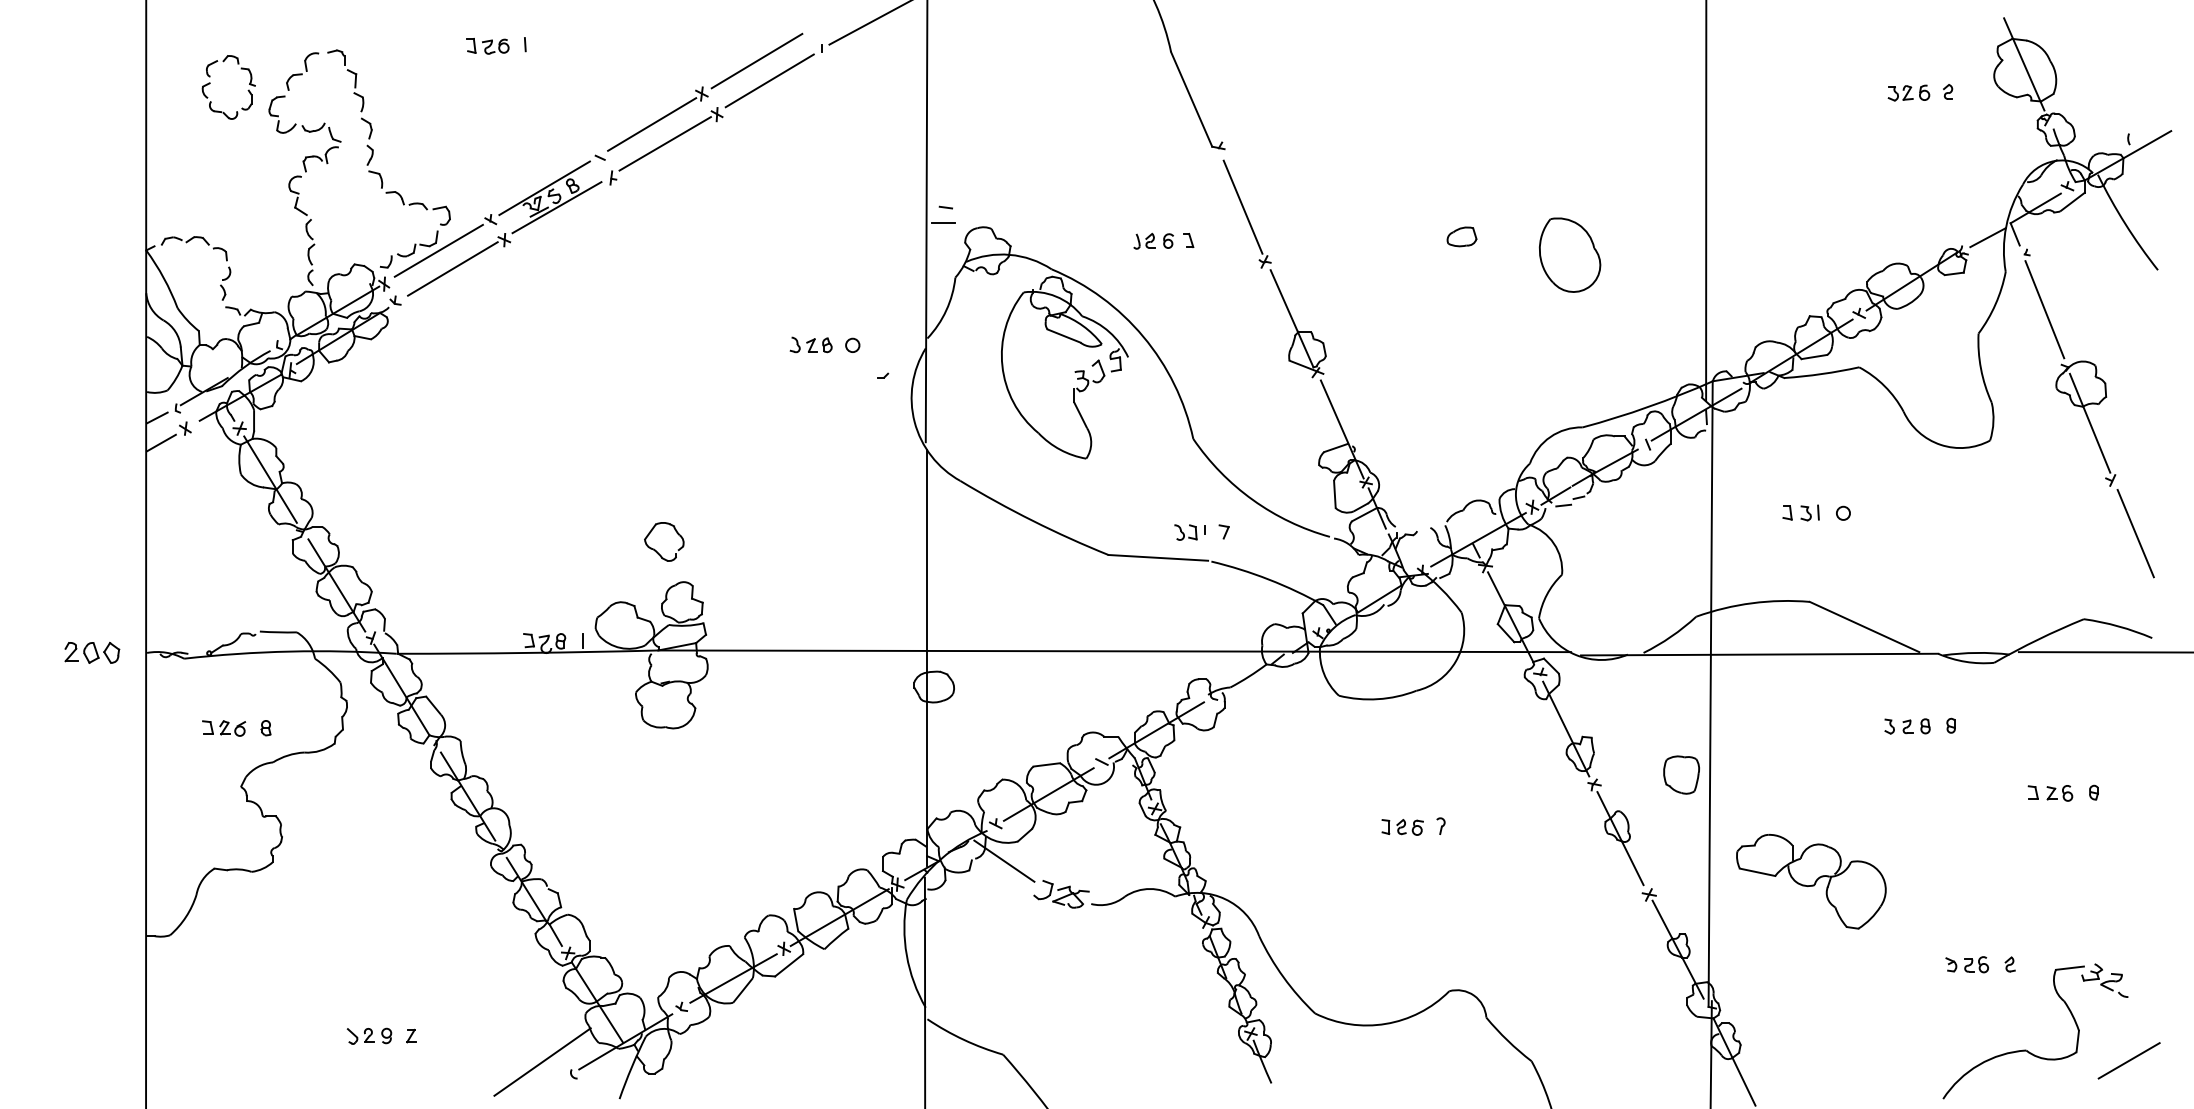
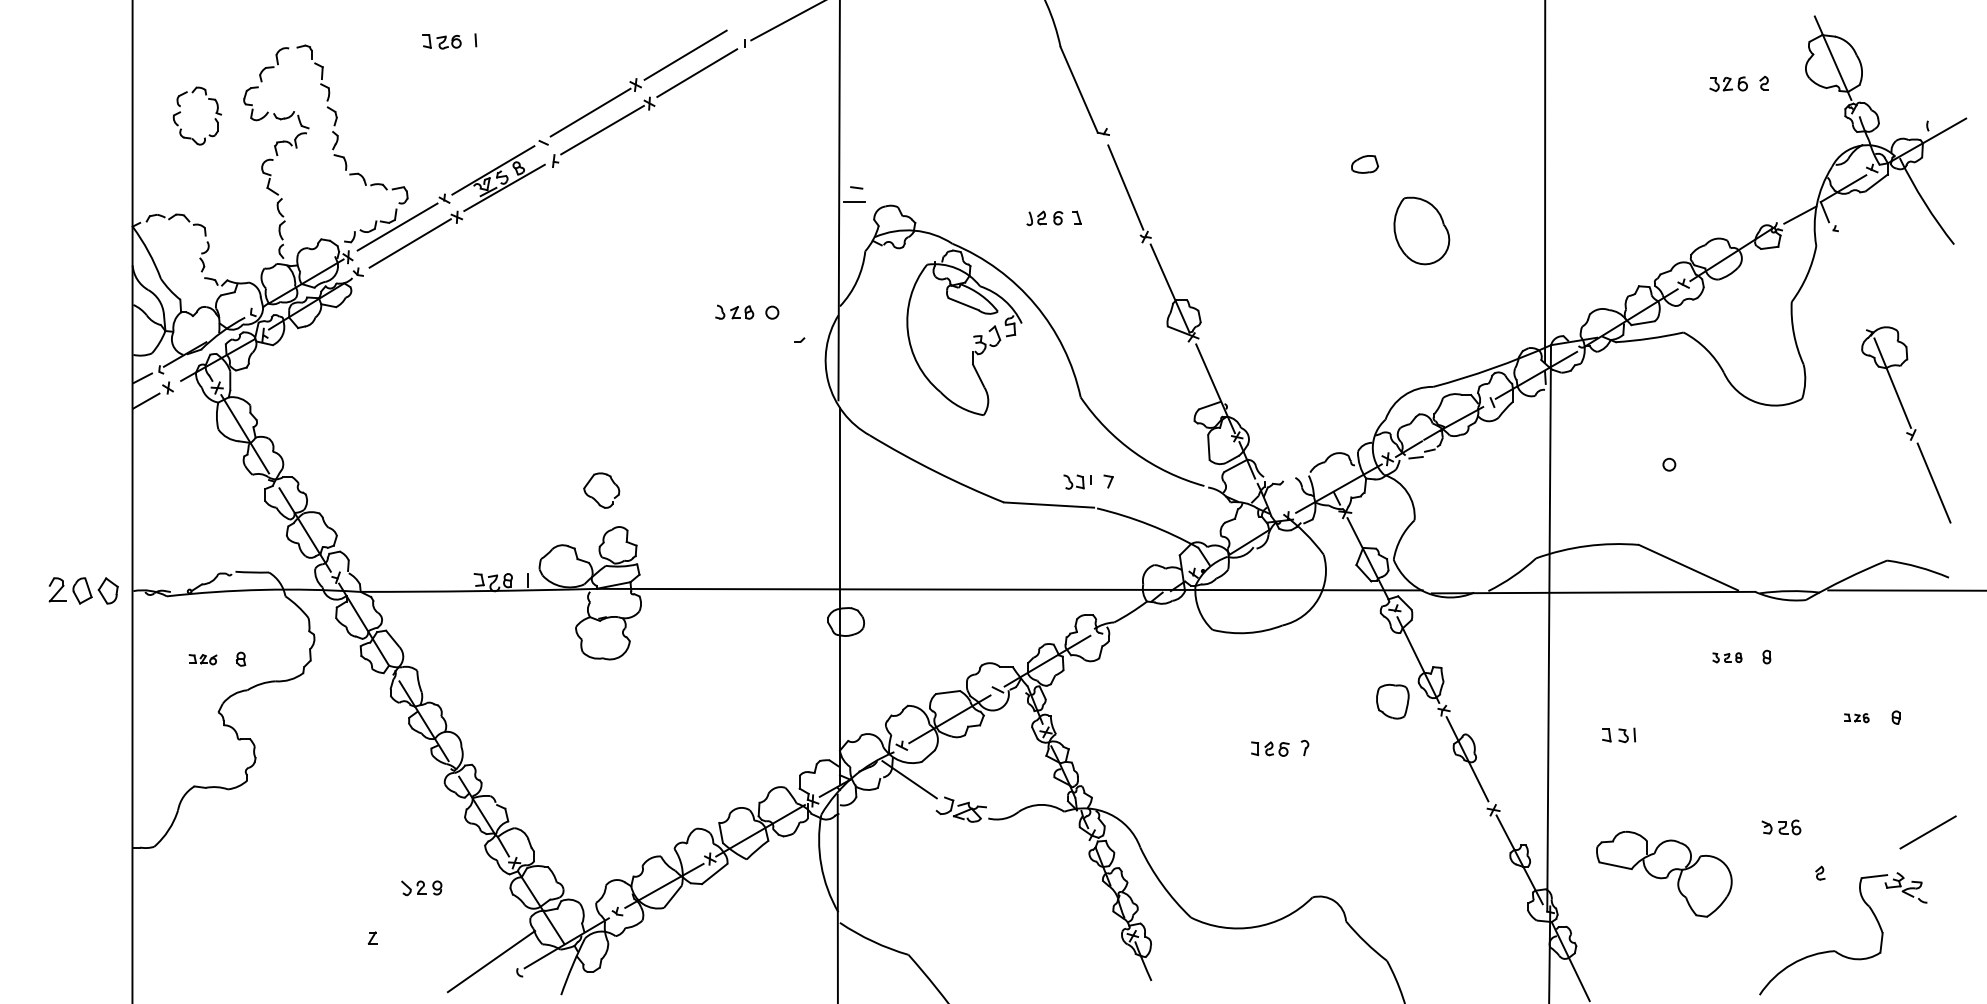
part: (211, 83) -> (181, 112), moved
part: (1462, 236) -> (1365, 164), moved
line: (2044, 309) -> (1851, 280), removed
part: (1801, 513) -> (1619, 735), moved
part: (91, 653) -> (83, 591), size x1.4
part: (1907, 726) -> (1727, 657), size x0.7
part: (223, 728) -> (202, 659), size x0.7
part: (1681, 774) -> (1392, 701), moved
part: (2050, 792) -> (1856, 717), size x0.6
part: (1811, 881) -> (1664, 874), moved
part: (1967, 964) -> (1781, 827), moved
part: (369, 1036) -> (421, 888), moved
line: (2128, 1060) -> (1927, 832), moved

